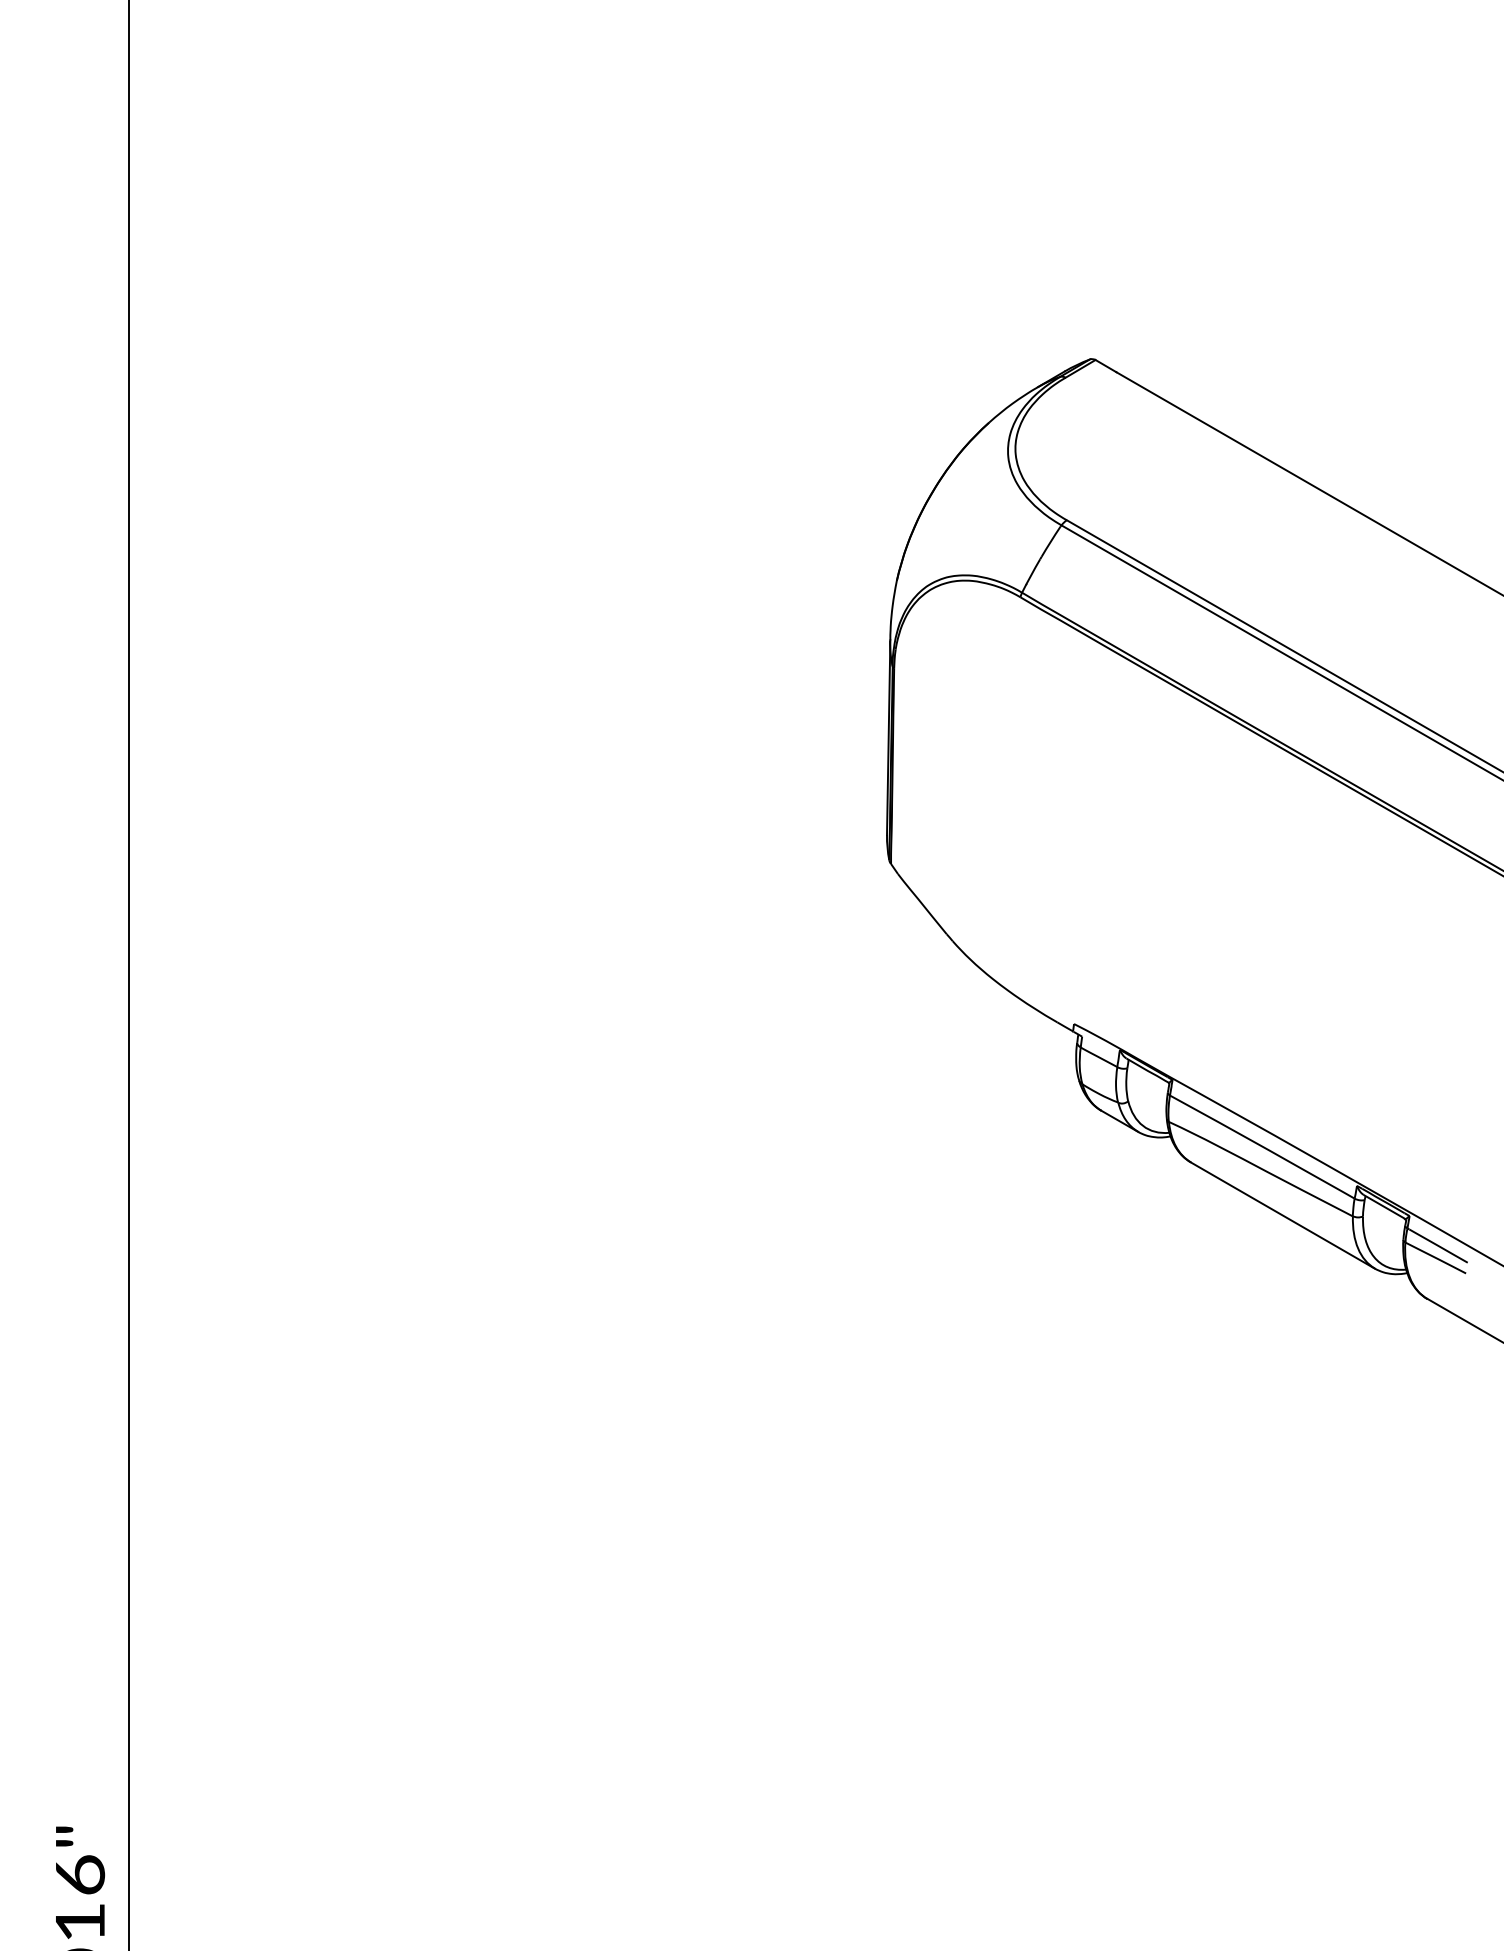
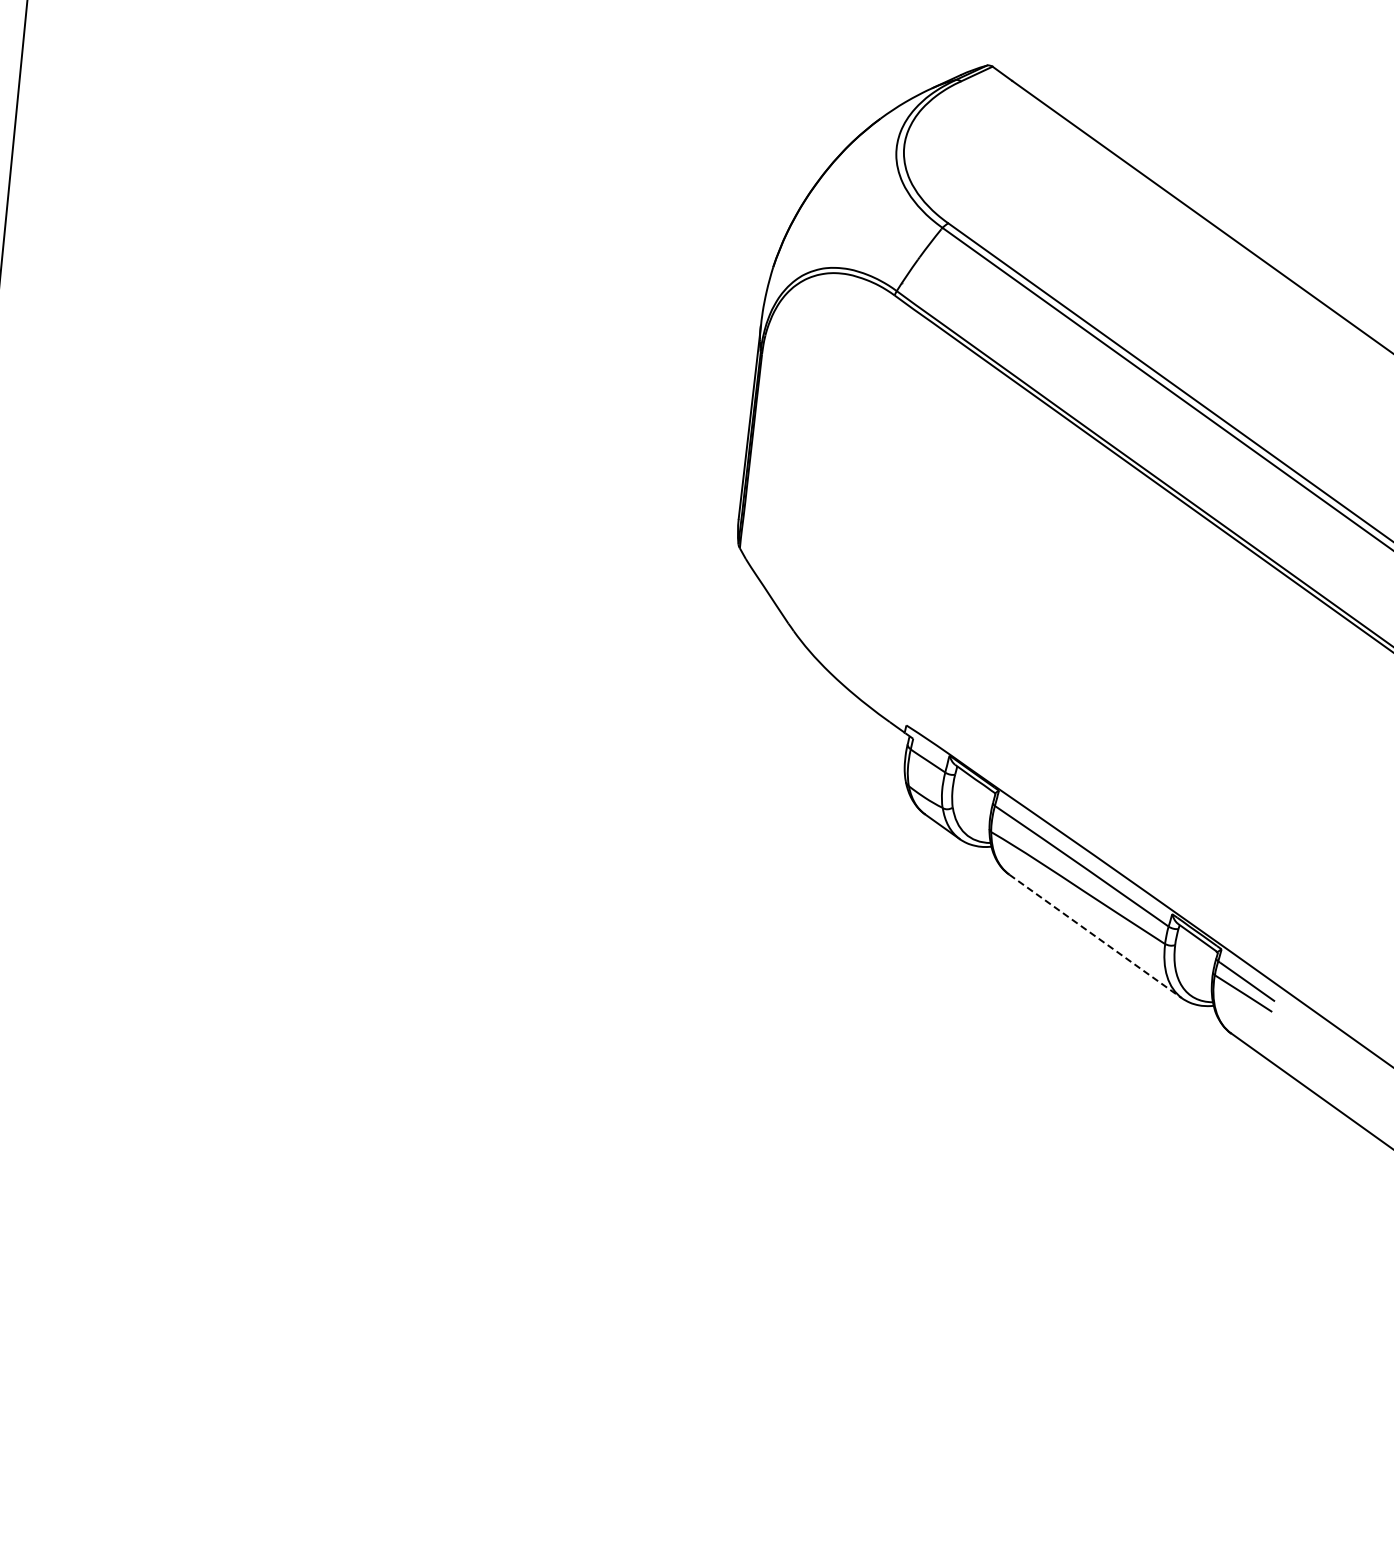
line: (1283, 1215) -> (1096, 936), solid -> dashed

